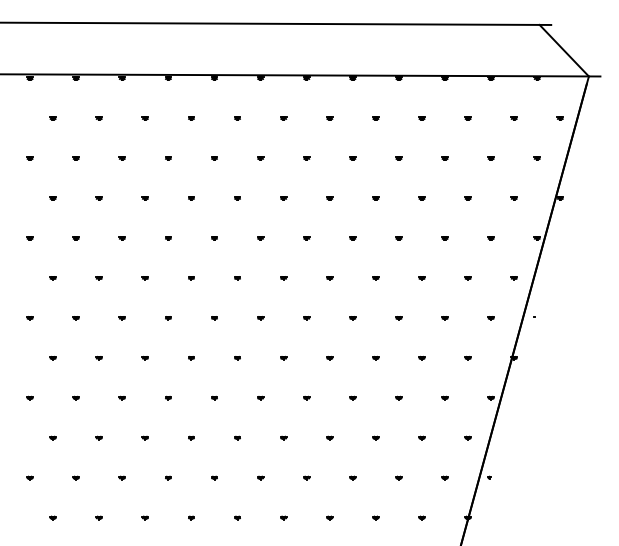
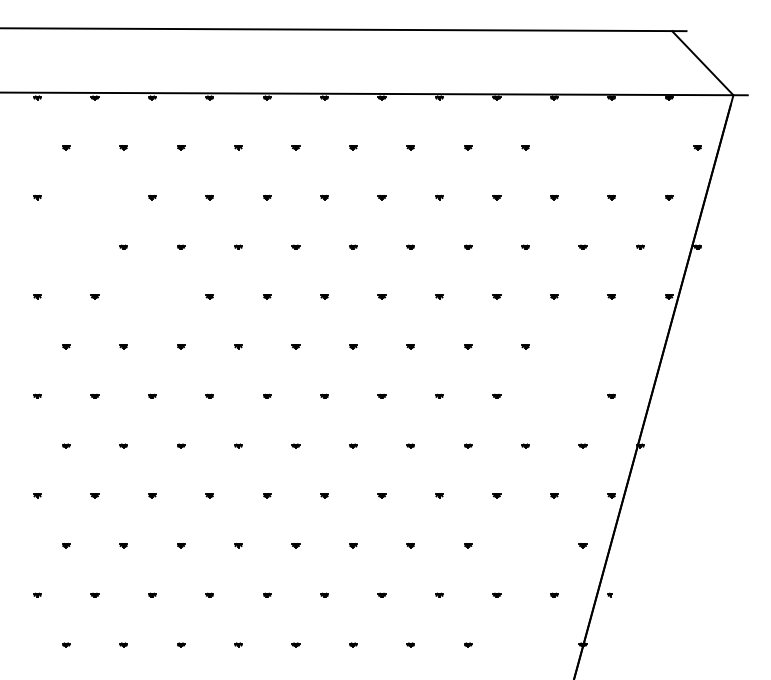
part: (467, 118) -> (582, 147), removed
part: (513, 118) -> (639, 147), removed
part: (75, 158) -> (94, 197), removed
part: (52, 198) -> (65, 247), removed
part: (121, 238) -> (151, 297), removed
part: (467, 278) -> (582, 346), removed
part: (513, 278) -> (639, 346), removed
part: (444, 318) -> (553, 396), removed
part: (421, 437) -> (524, 544), removed
part: (421, 517) -> (524, 644), removed

